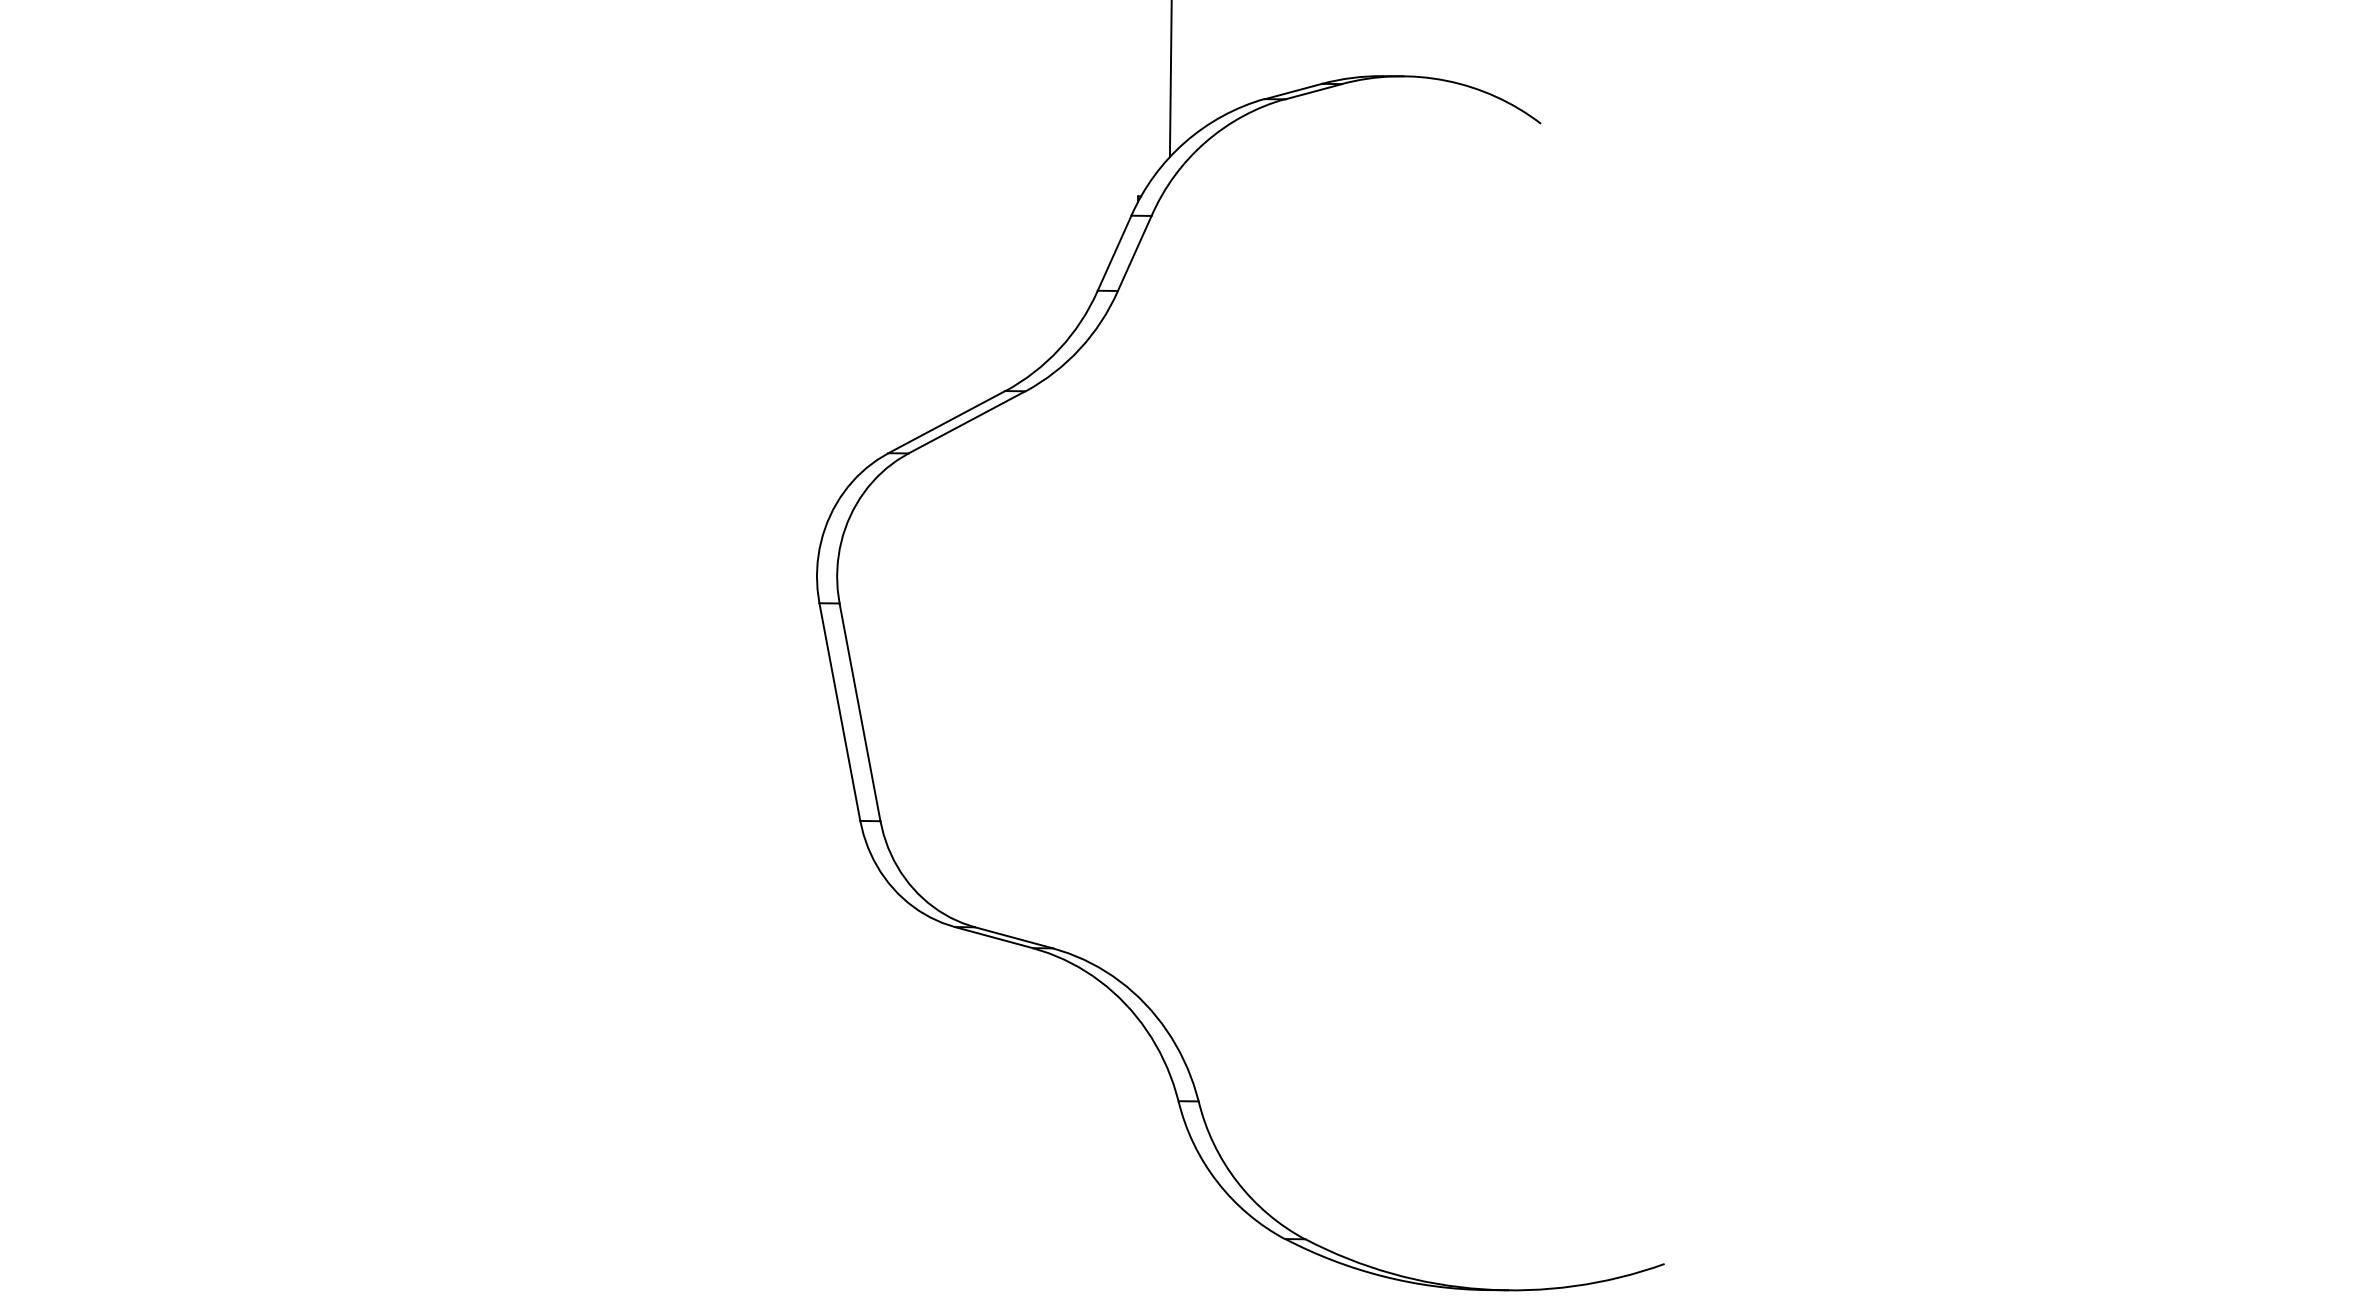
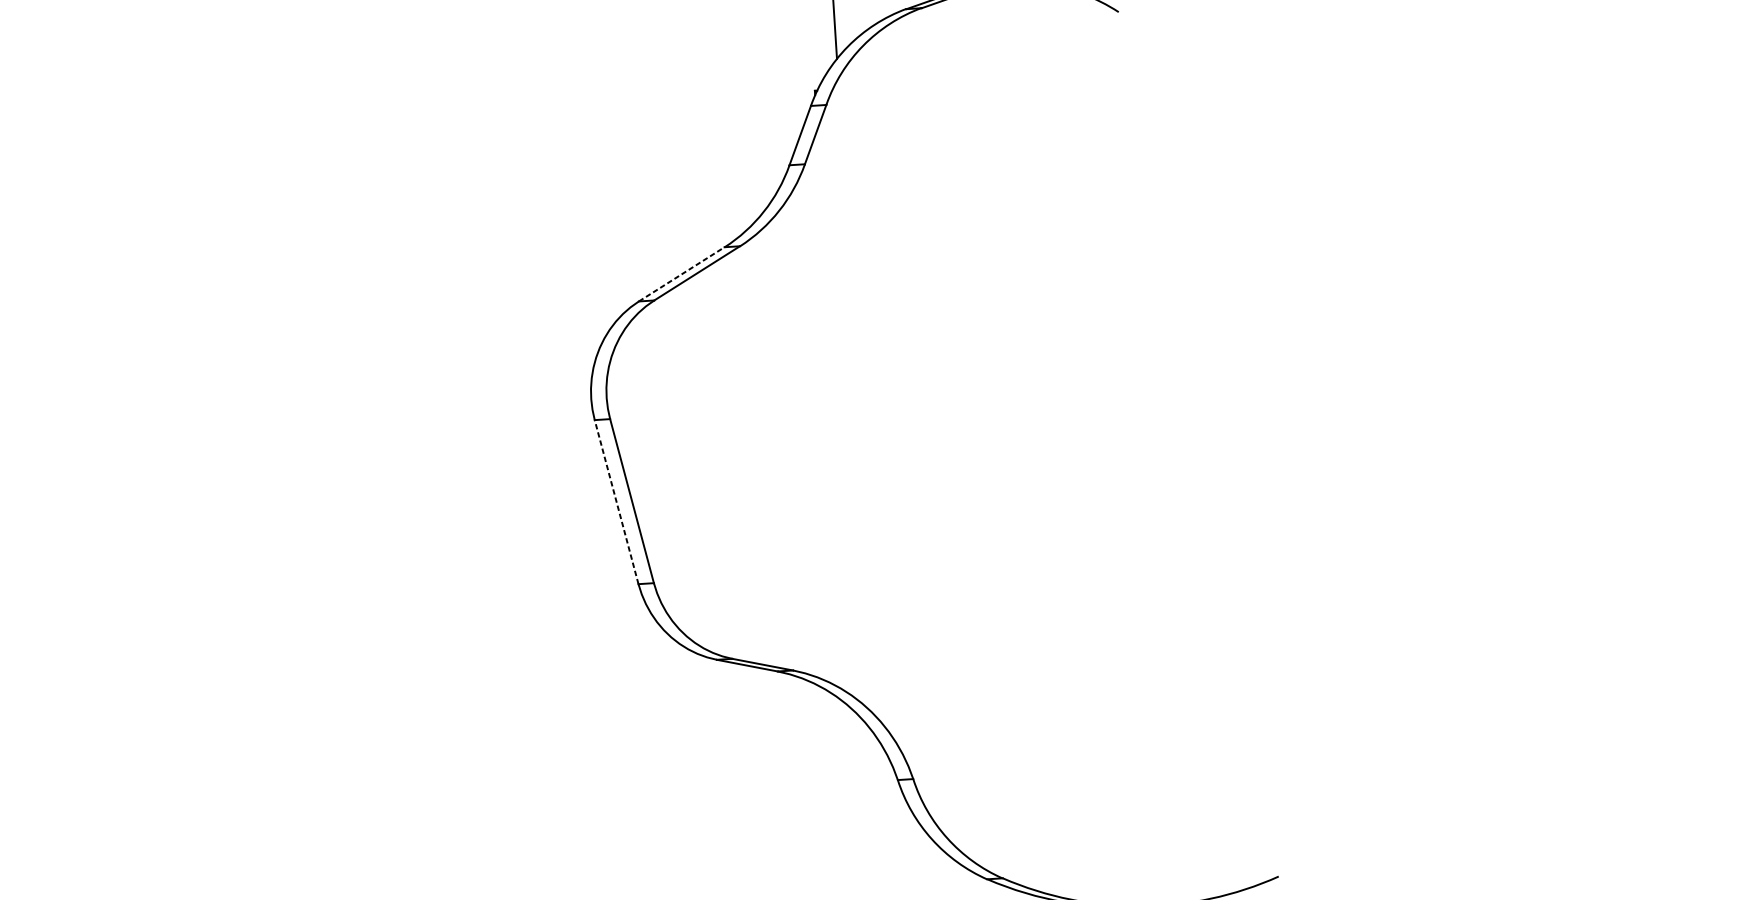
line: (947, 421) -> (682, 273), solid -> dashed
line: (839, 712) -> (616, 502), solid -> dashed

